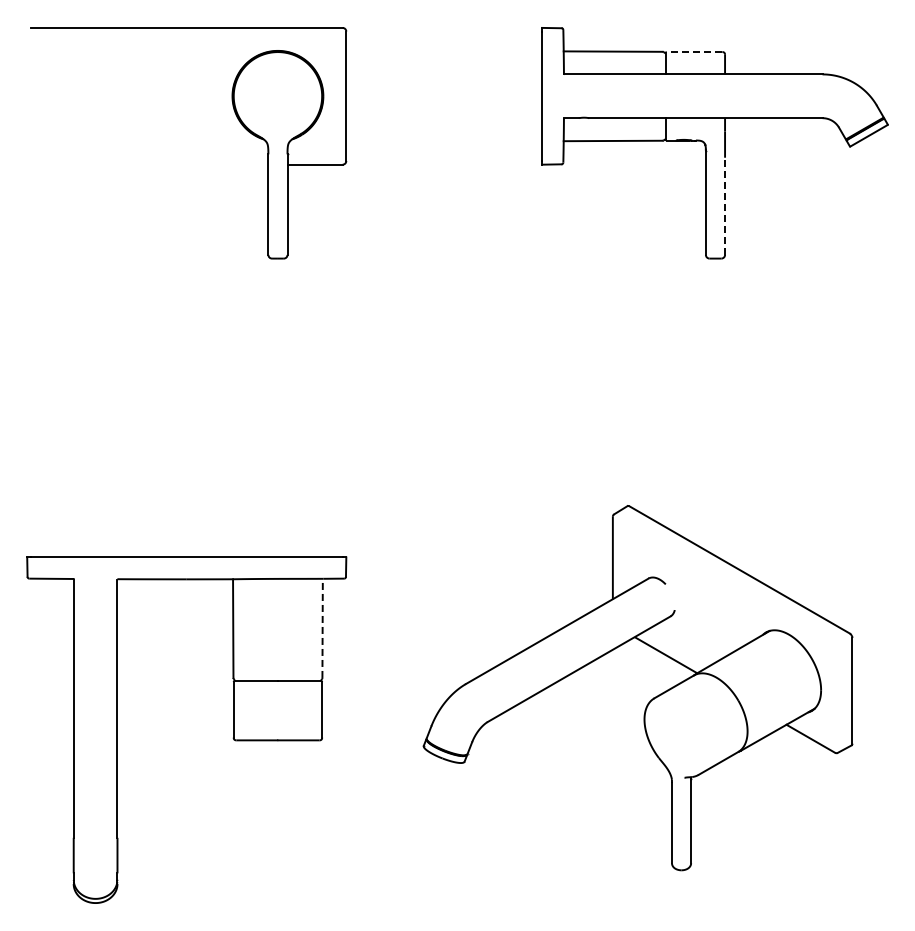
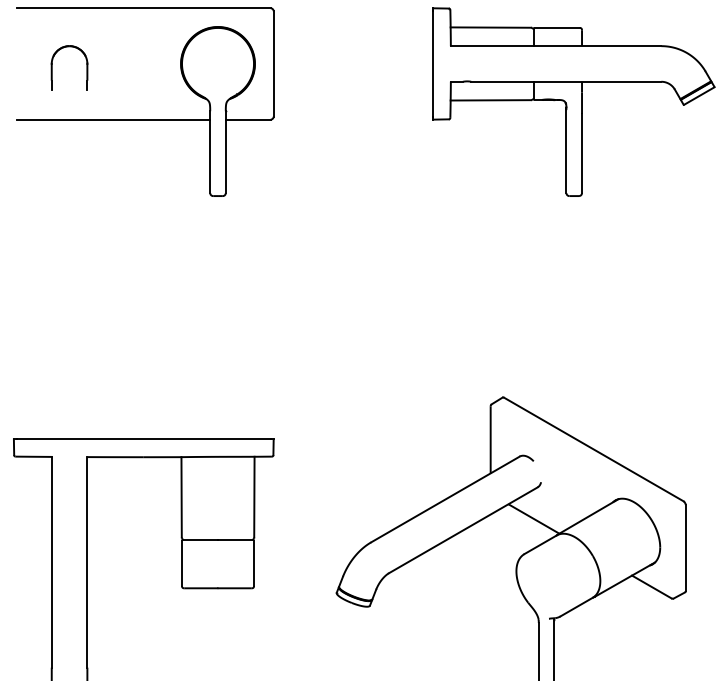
line: (694, 52) -> (557, 28), dashed -> solid
part: (74, 100) -> (52, 67), added
line: (149, 164) -> (113, 119), added
line: (725, 206) -> (582, 153), dashed -> solid
line: (322, 628) -> (254, 497), dashed -> solid

